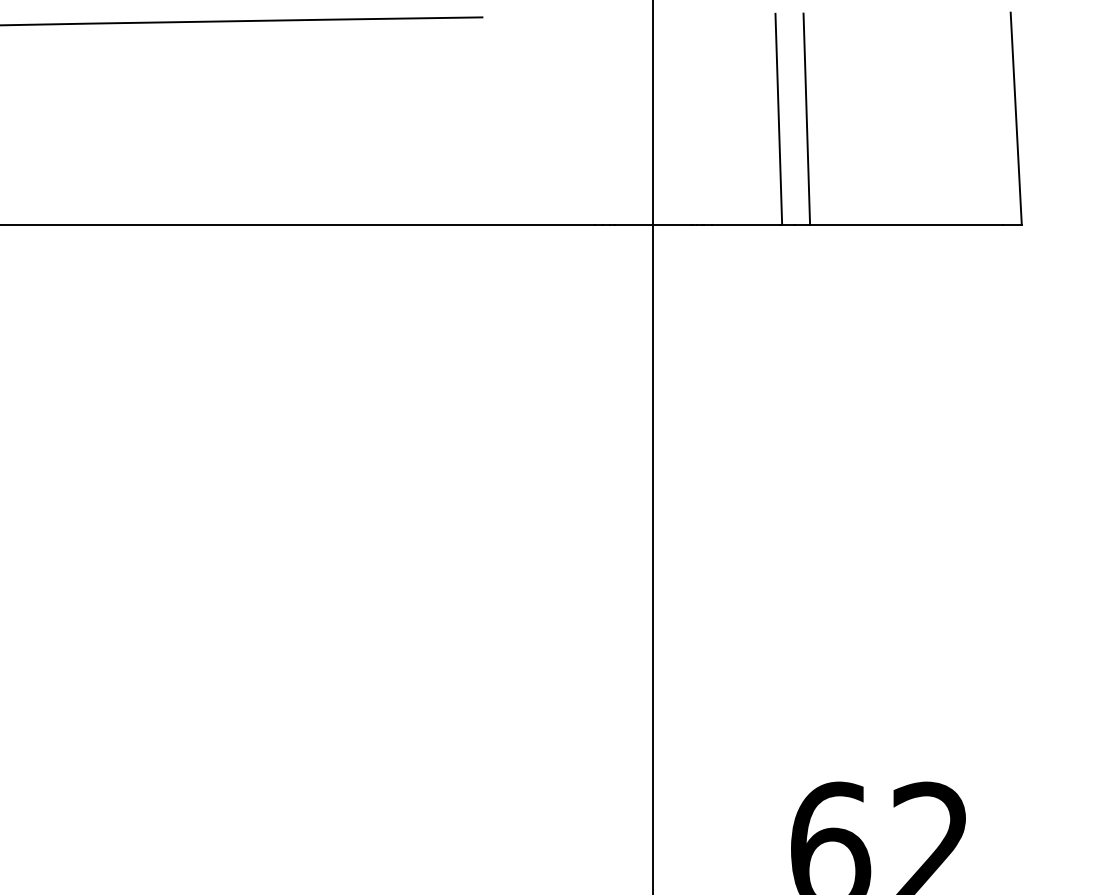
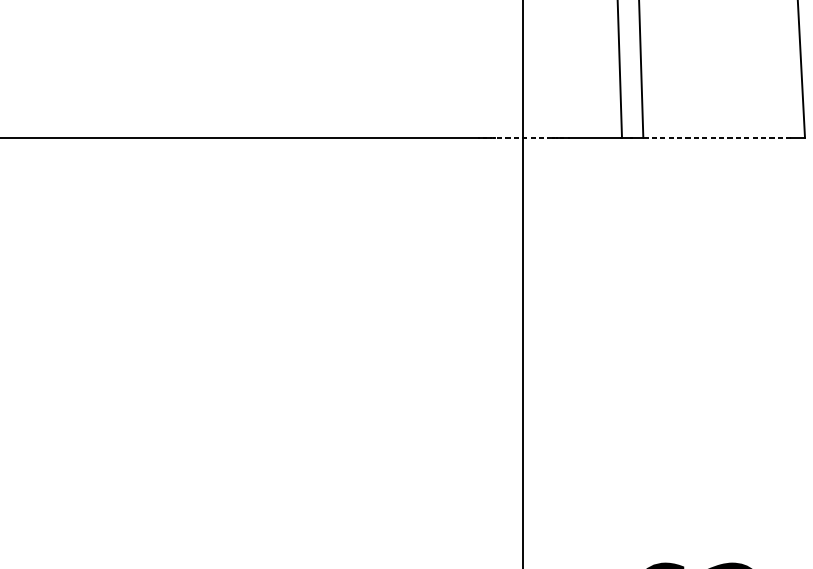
line: (652, 225) -> (522, 137), solid -> dashed
line: (906, 225) -> (716, 137), solid -> dashed

